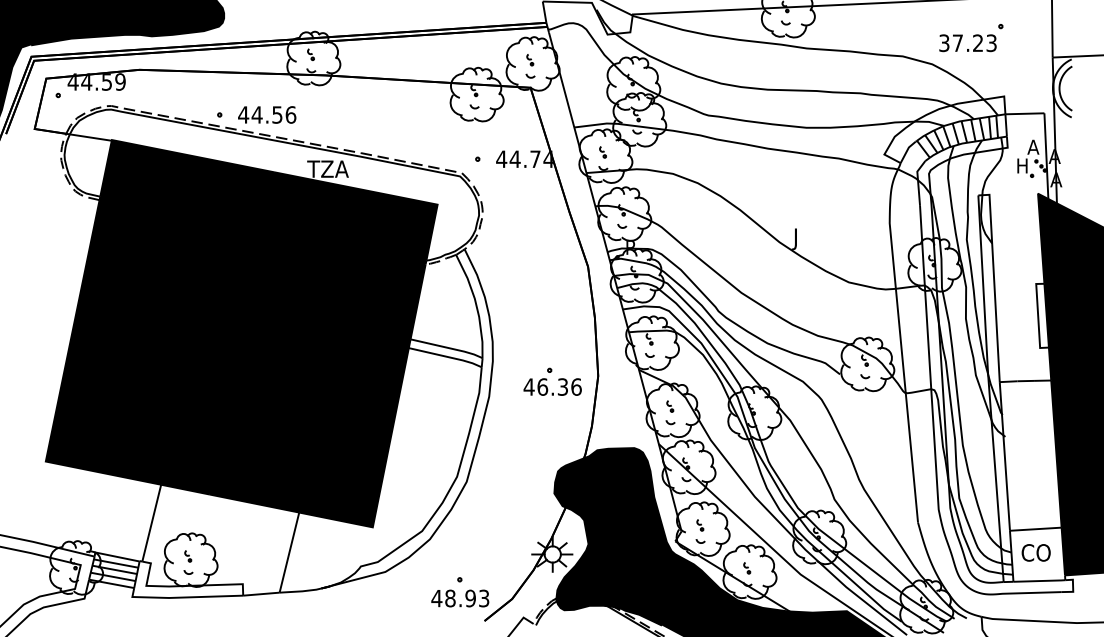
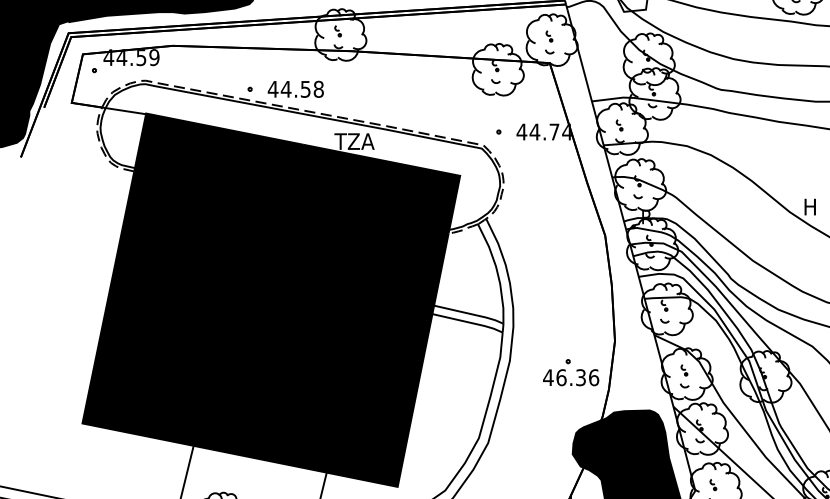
text: (290, 114) -> (318, 88), 44.56 -> 44.58
text: (798, 239) -> (808, 209), J -> H
part: (552, 381) -> (570, 372), moved

